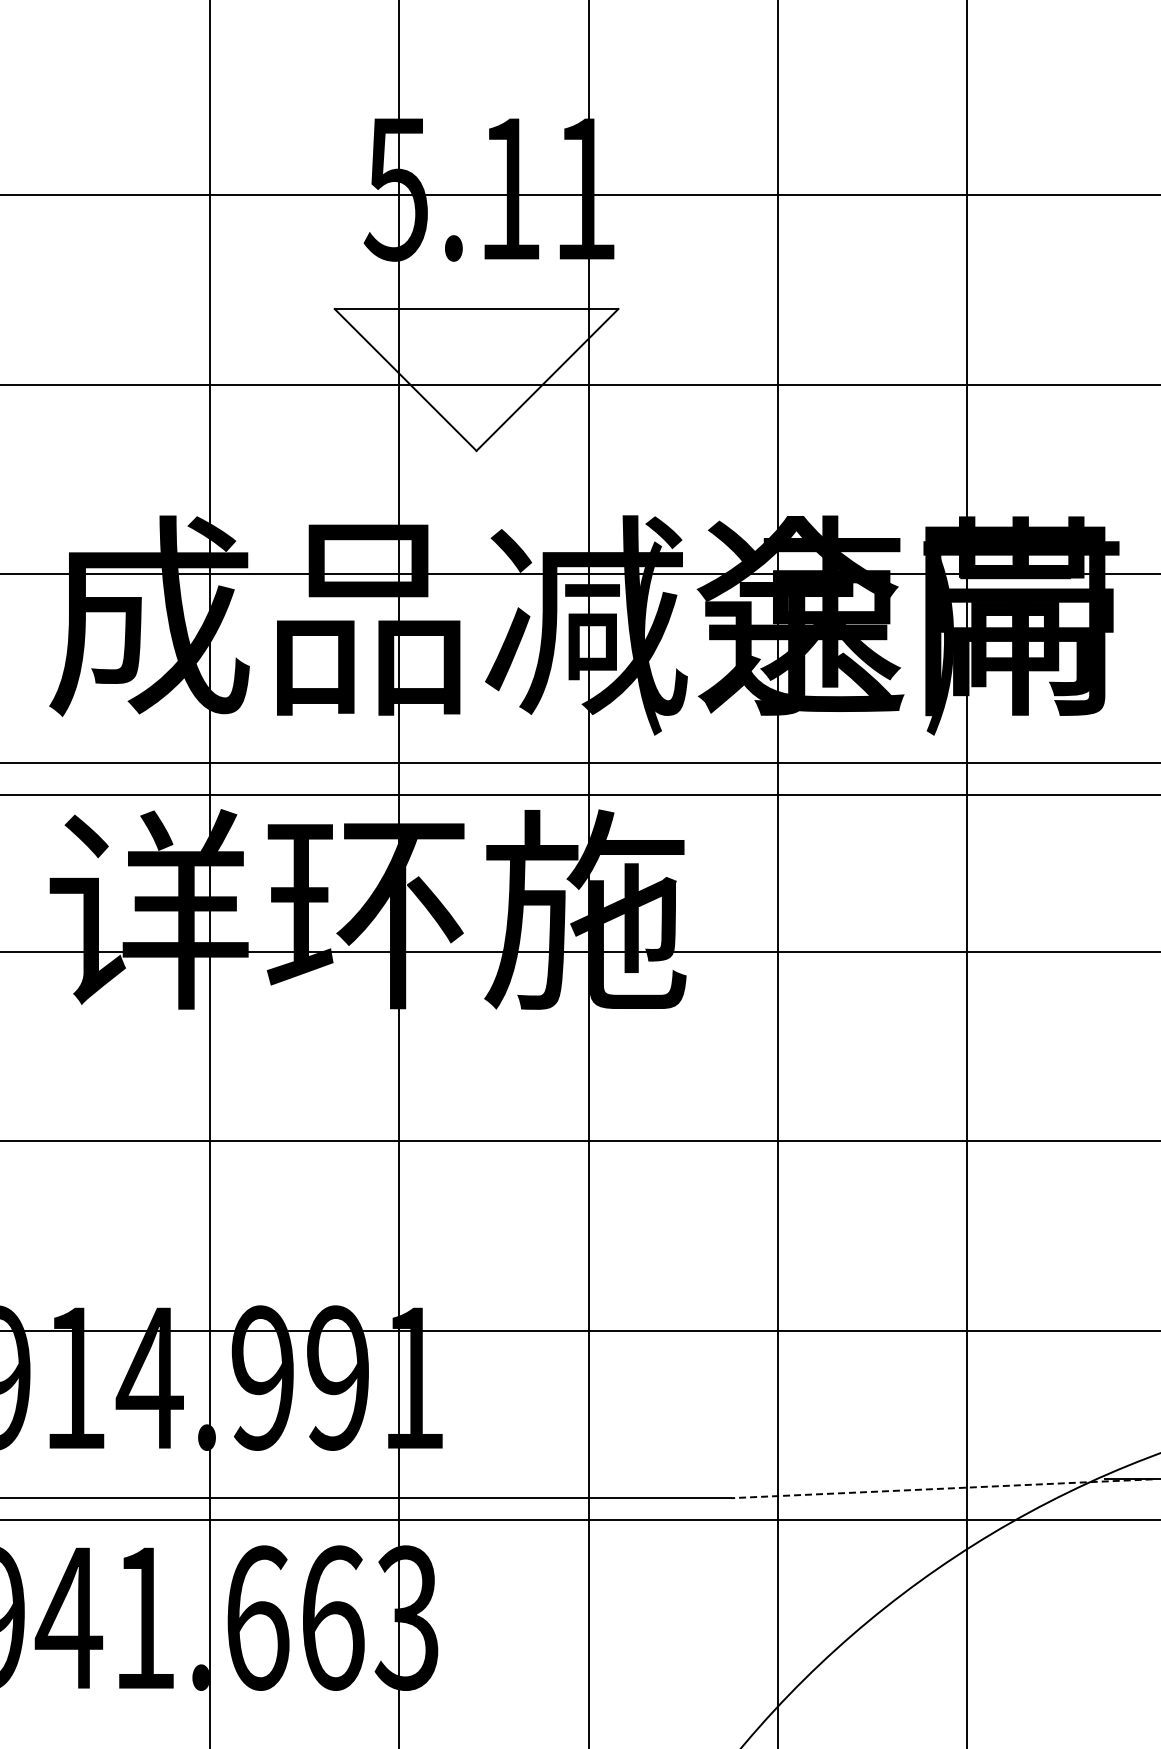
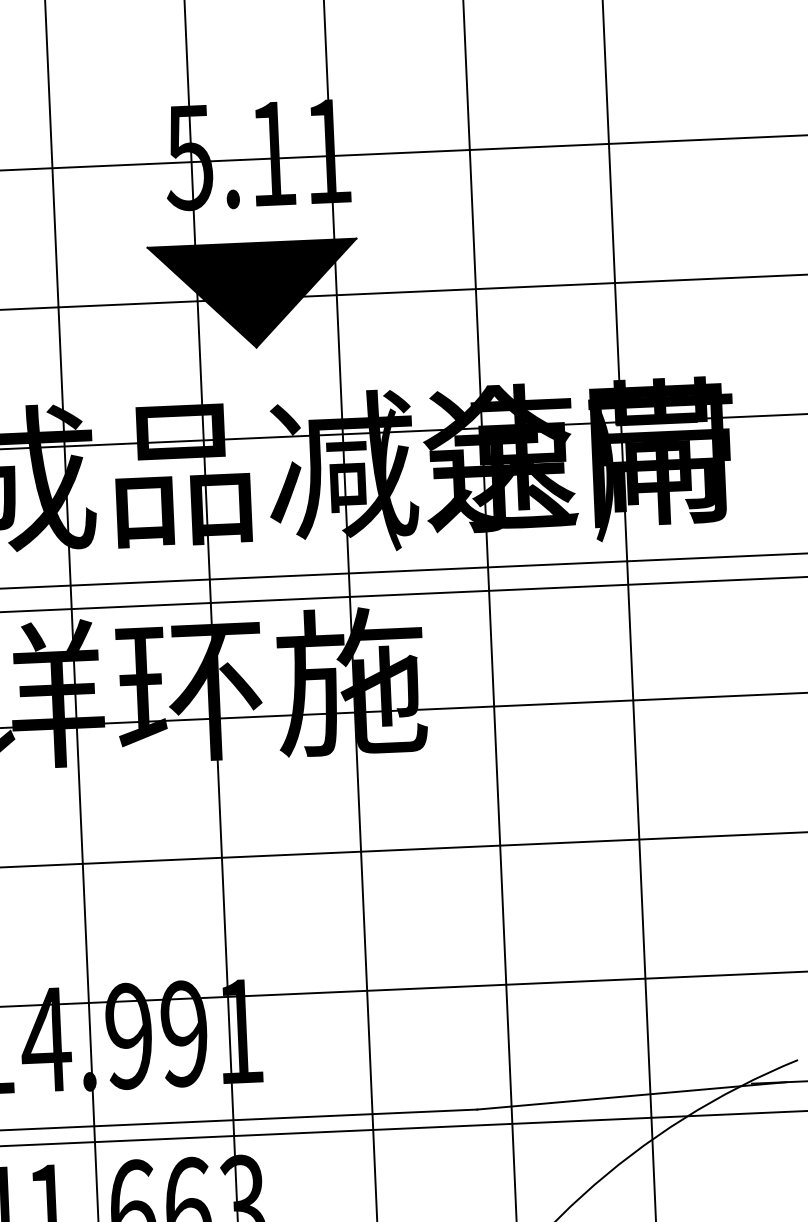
fill: (476, 379) -> (254, 295), added
line: (941, 1488) -> (631, 1095), dashed -> solid

